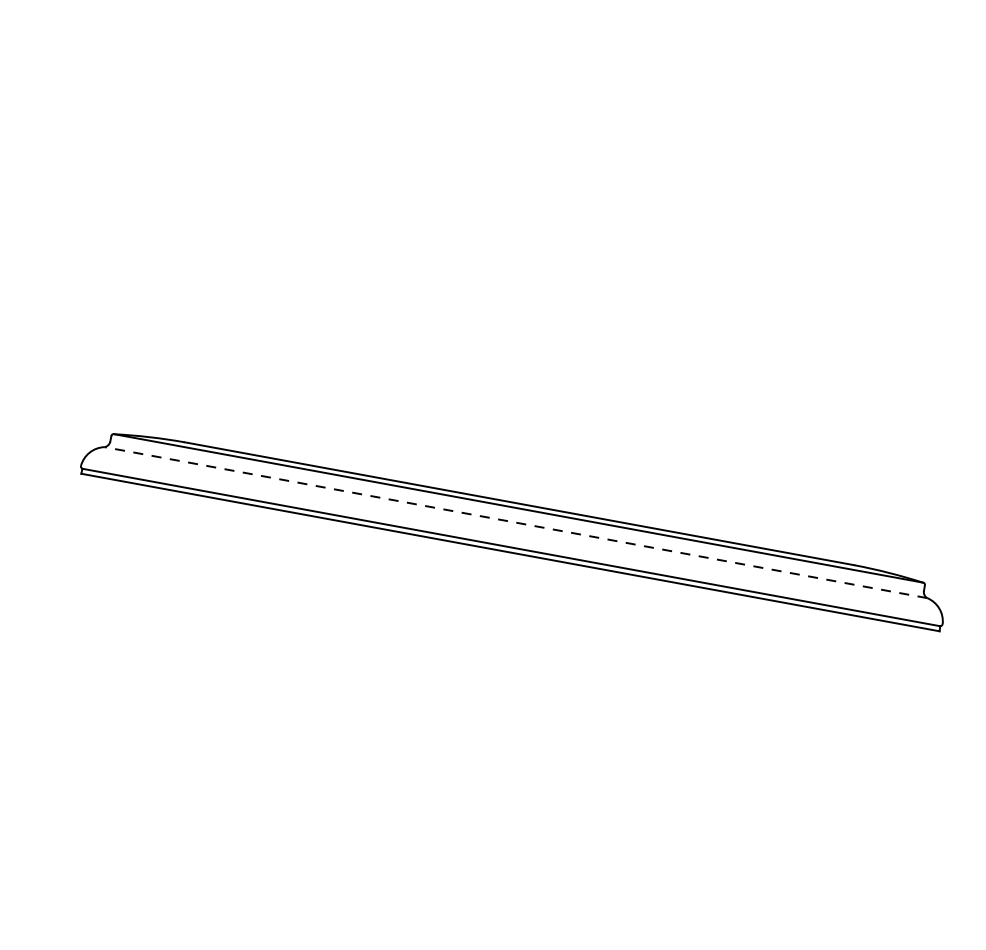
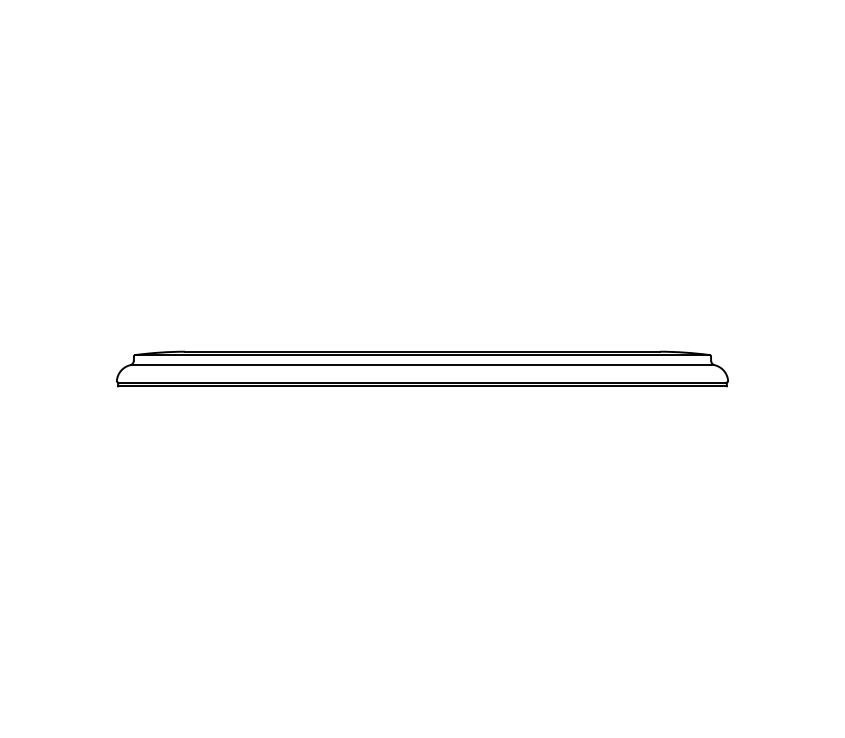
line: (515, 523) -> (422, 365), dashed -> solid

